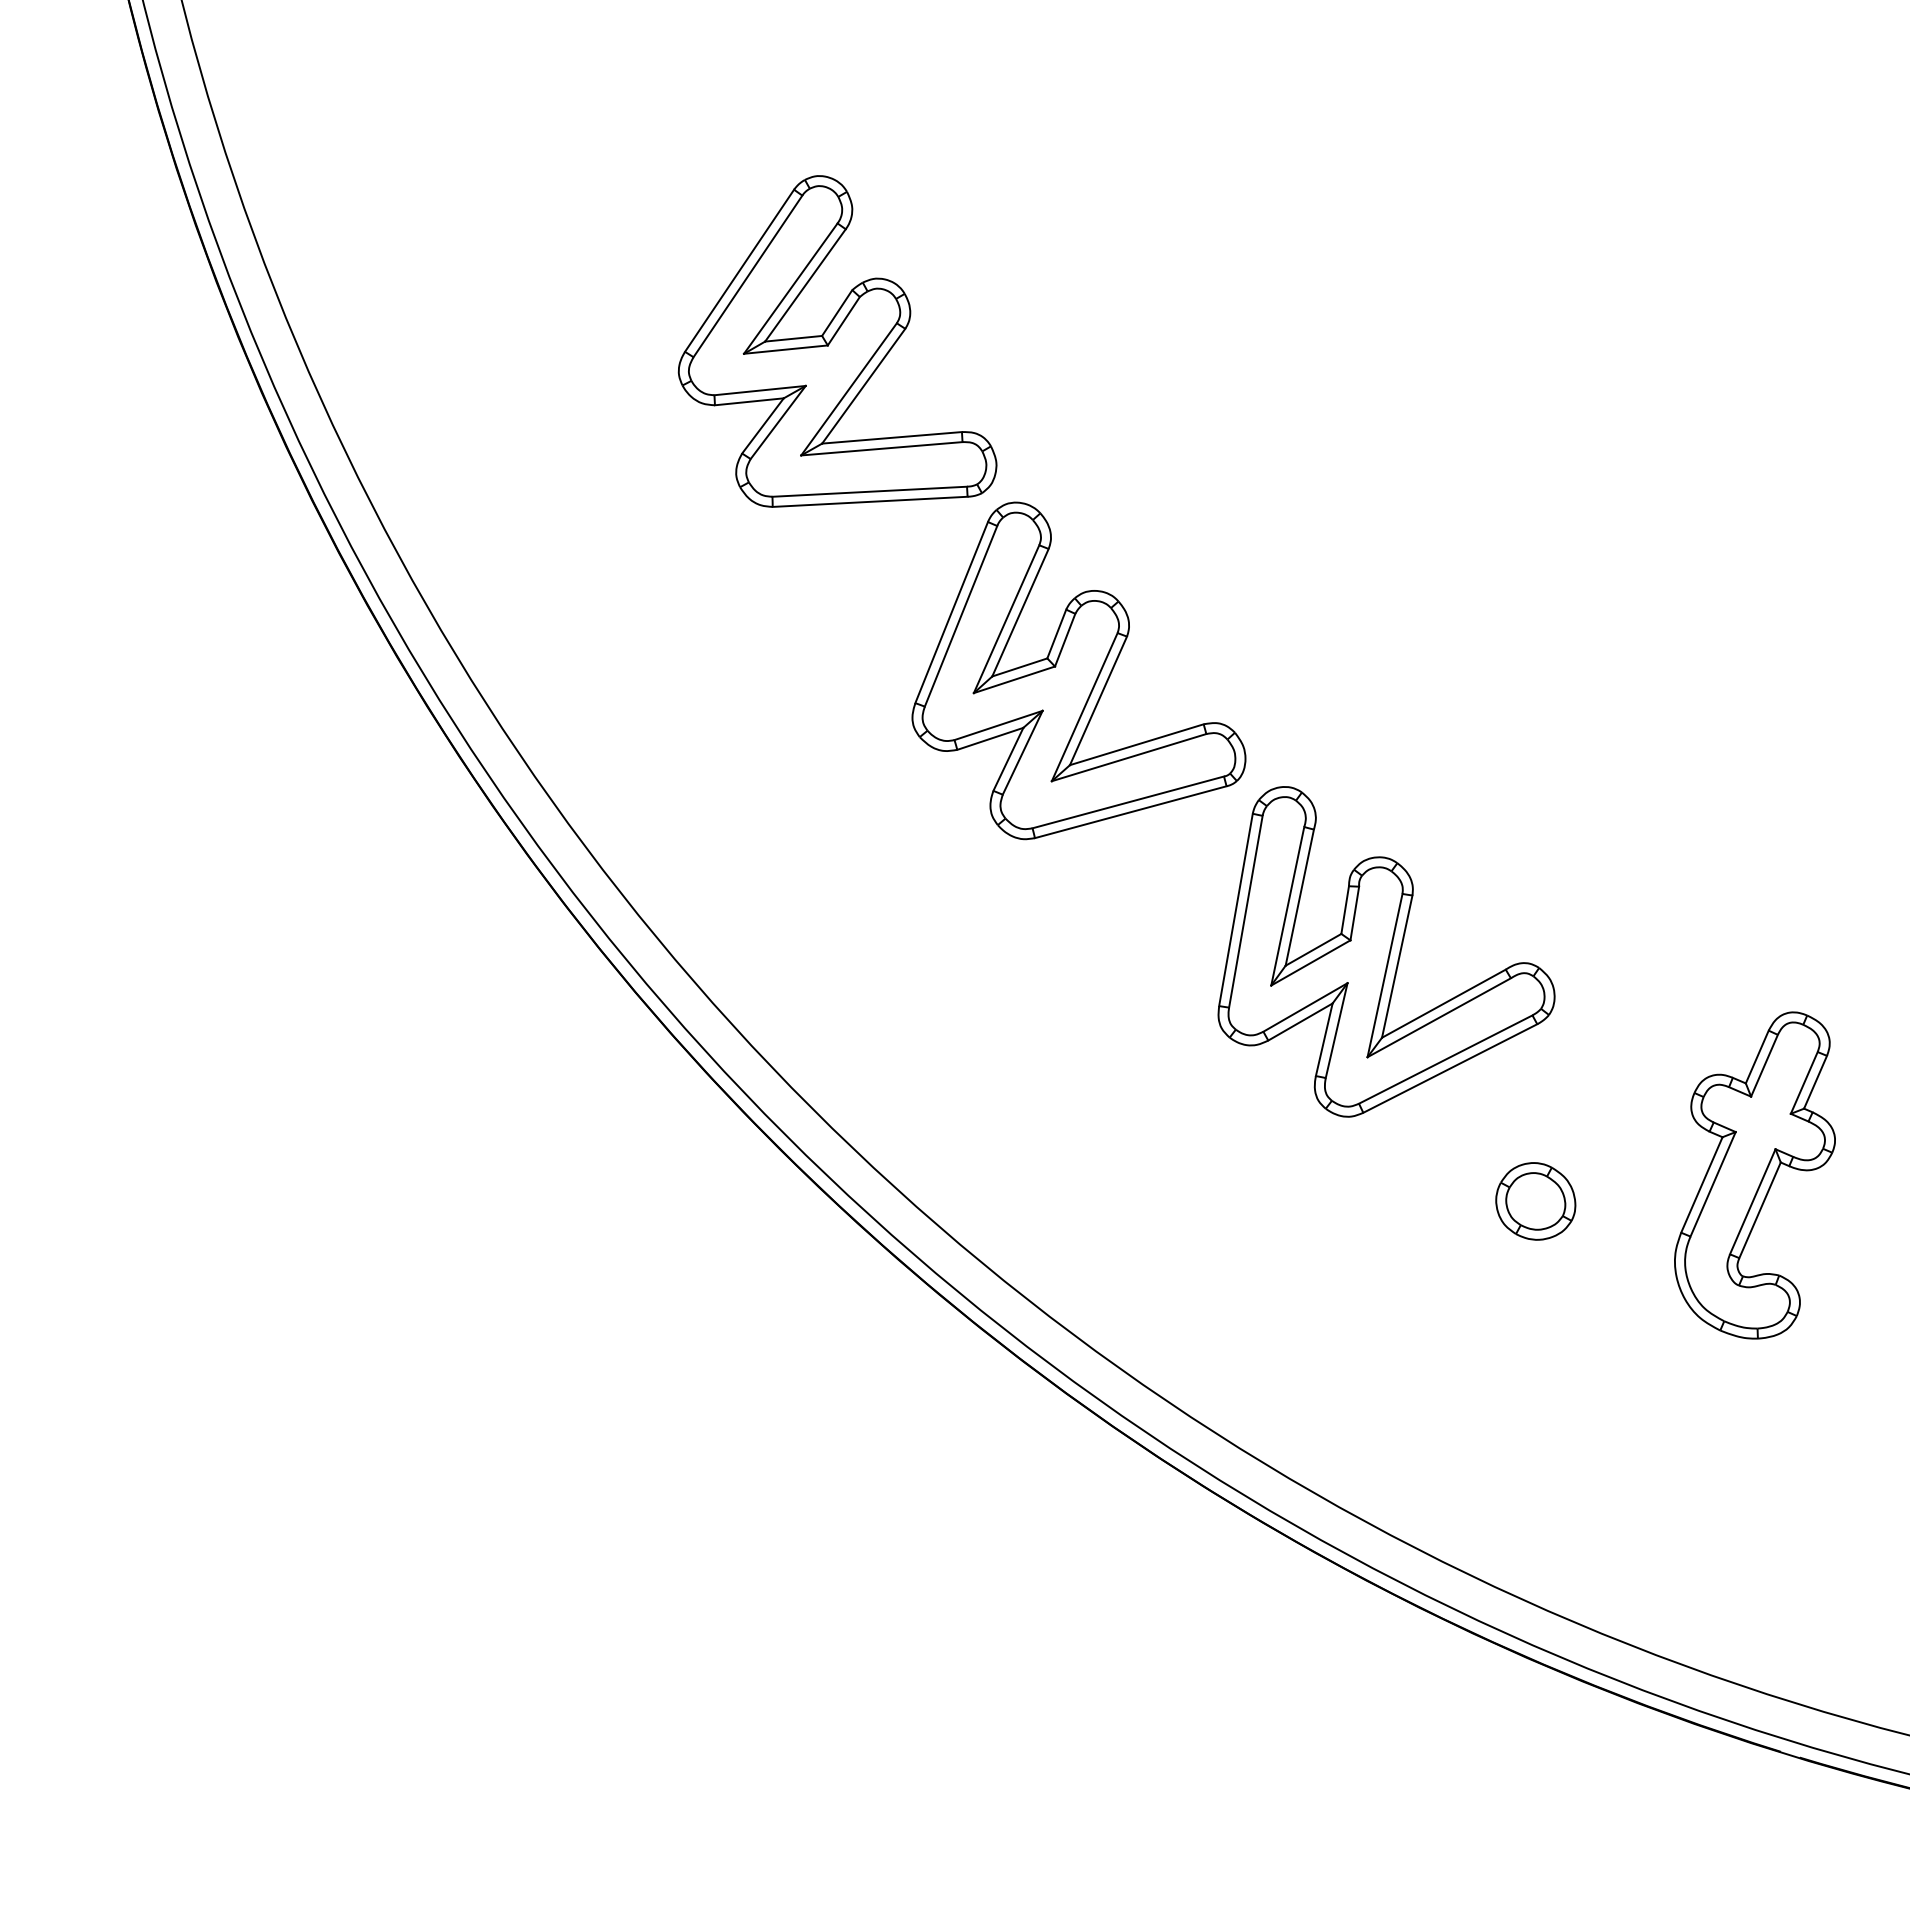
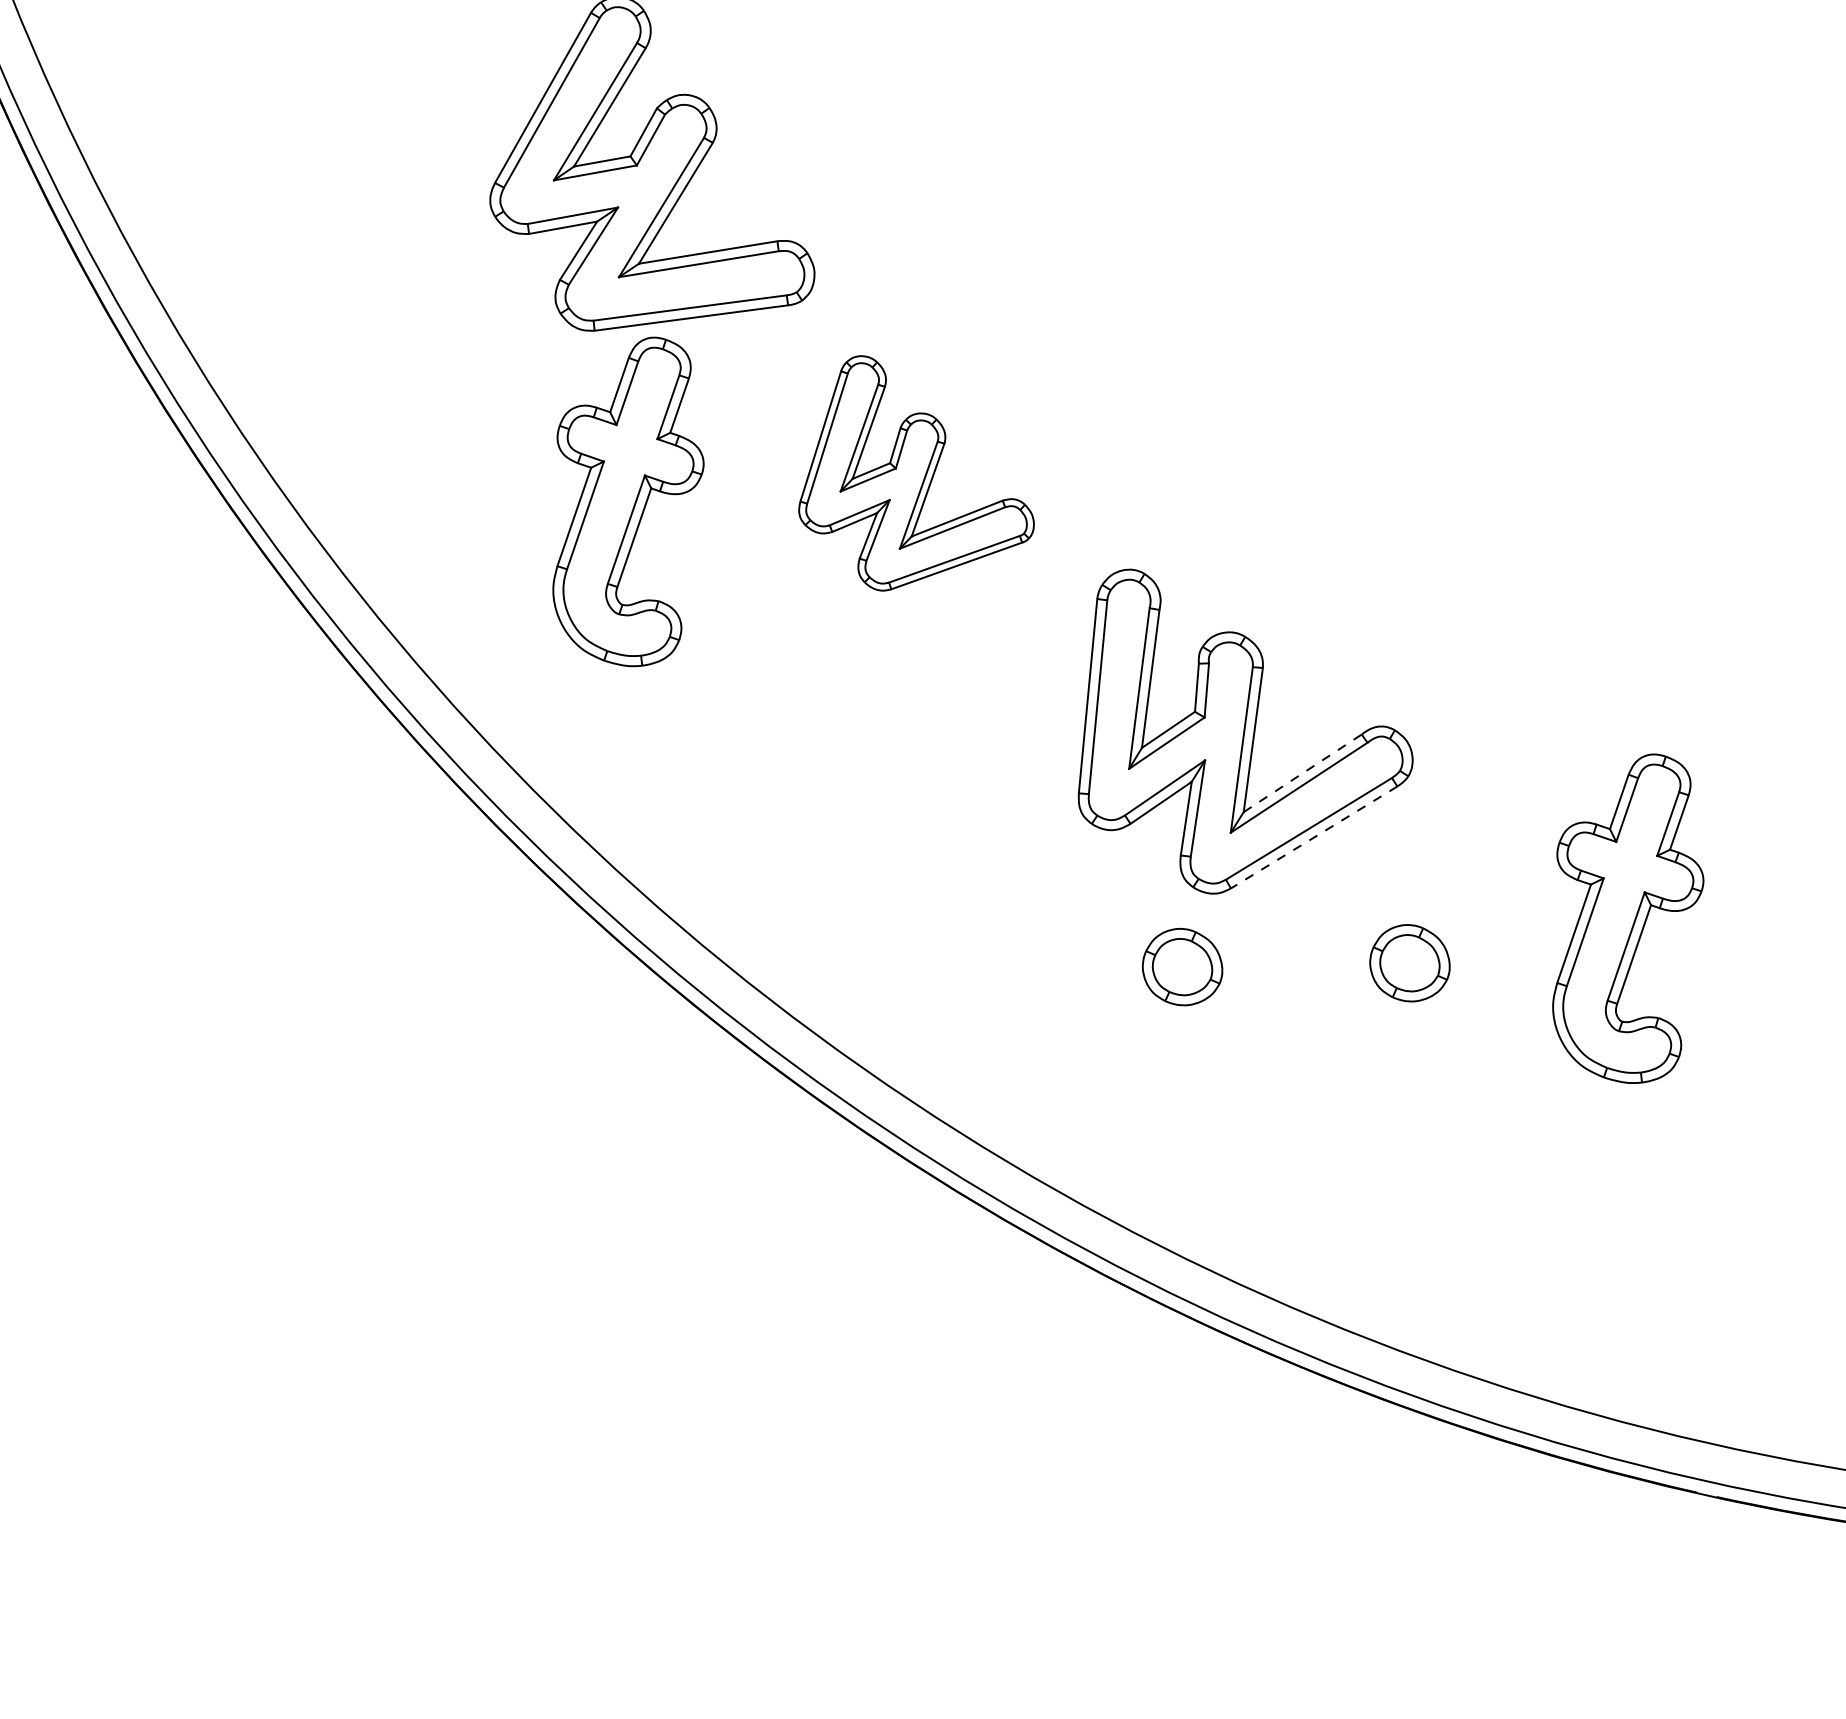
part: (1078, 670) -> (912, 469), size x0.7
part: (790, 681) -> (626, 503), added
line: (1443, 1003) -> (1302, 773), solid -> dashed
line: (1450, 1068) -> (1314, 837), solid -> dashed
part: (1308, 1187) -> (1182, 967), added

